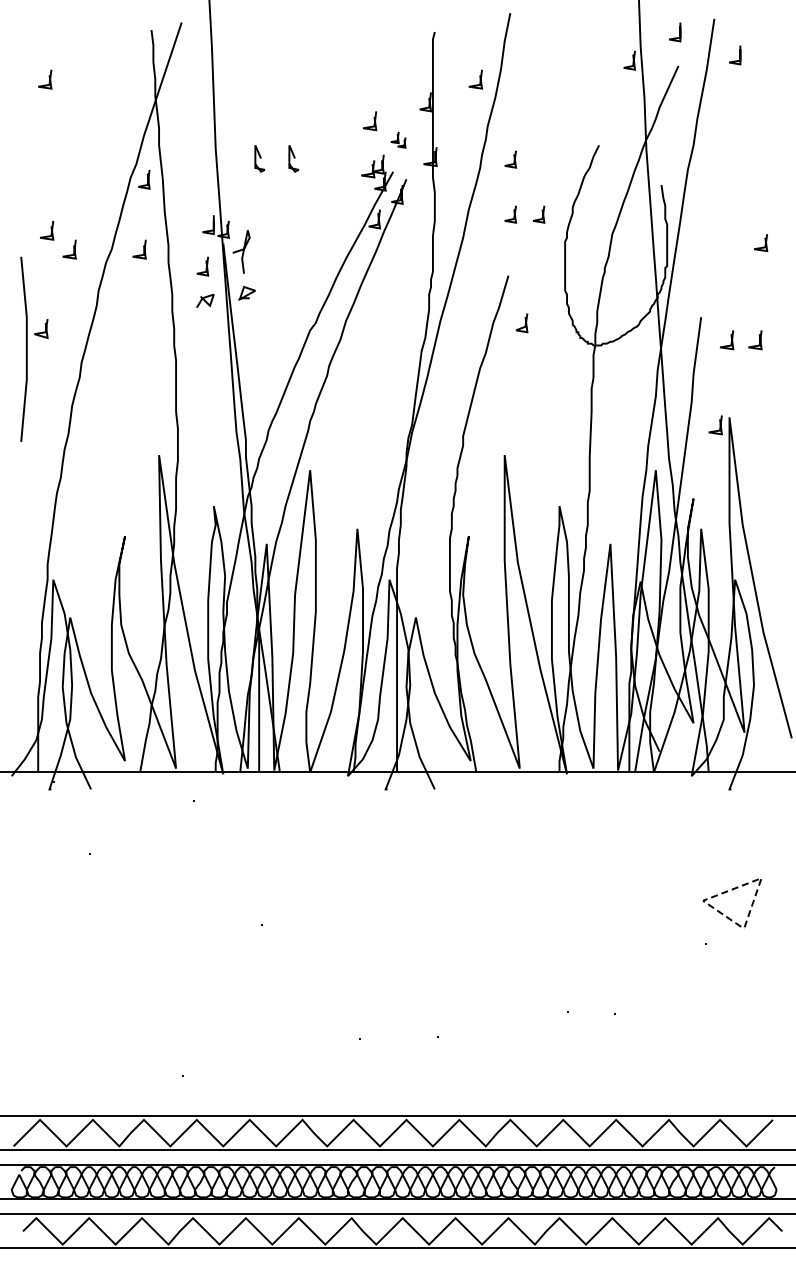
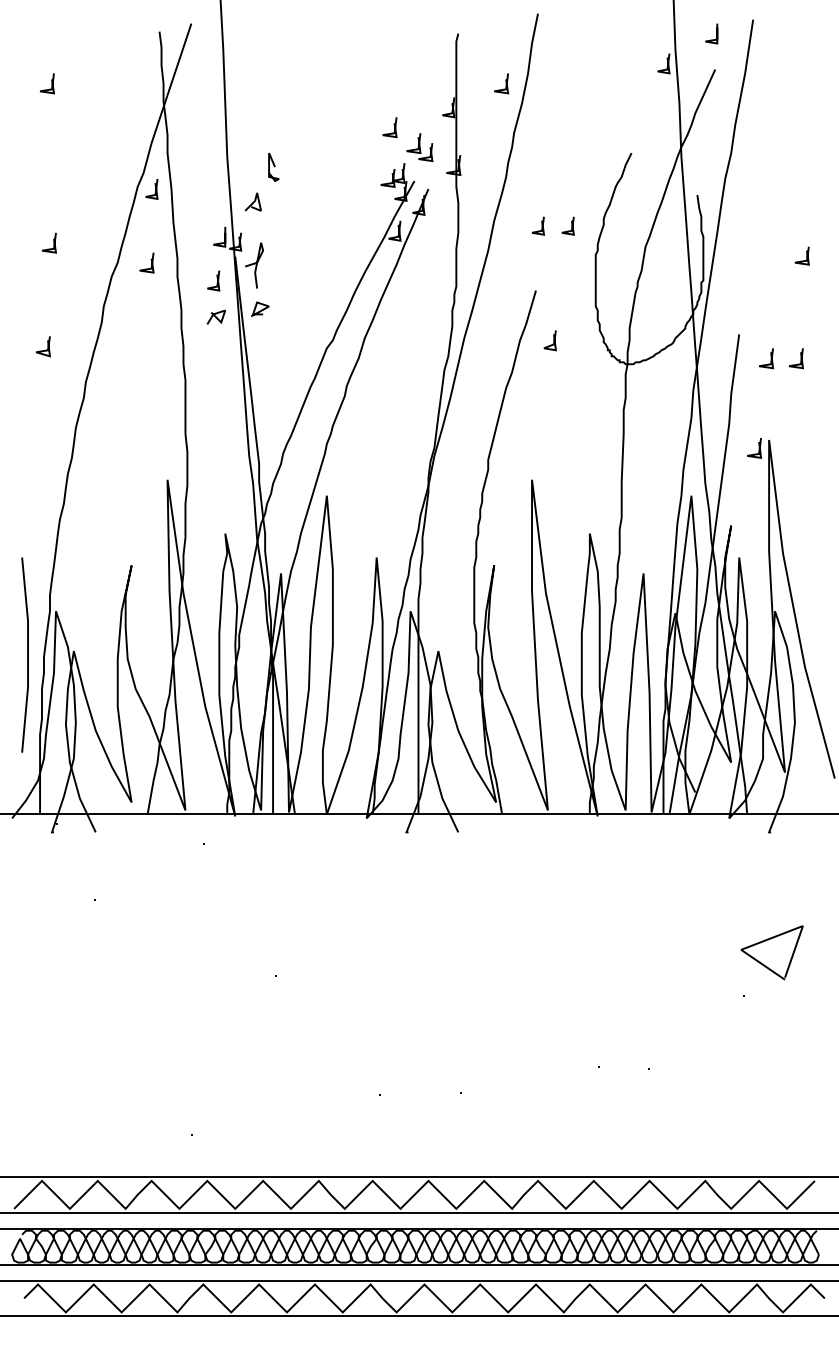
line: (739, 55) -> (779, 58), removed
part: (398, 139) -> (420, 146), size x1.67
curve: (293, 157) -> (309, 165), removed
line: (513, 159) -> (541, 168), removed
line: (240, 191) -> (253, 201), added
line: (73, 249) -> (77, 262), removed
line: (25, 348) -> (26, 654), moved
line: (732, 889) -> (772, 937), dashed -> solid

